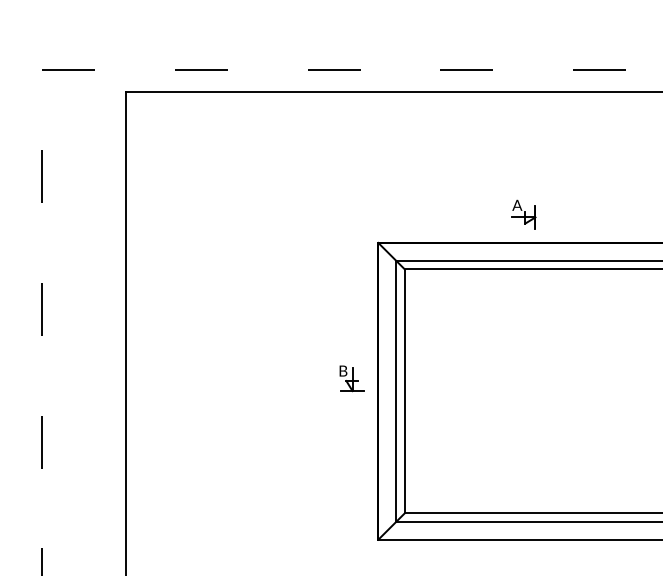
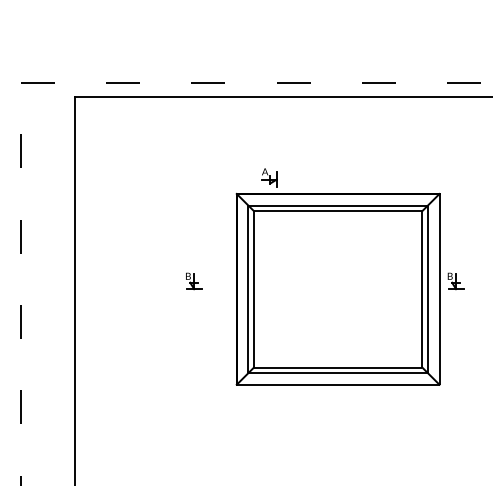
part: (524, 214) -> (269, 177), moved
part: (352, 379) -> (194, 281), moved

